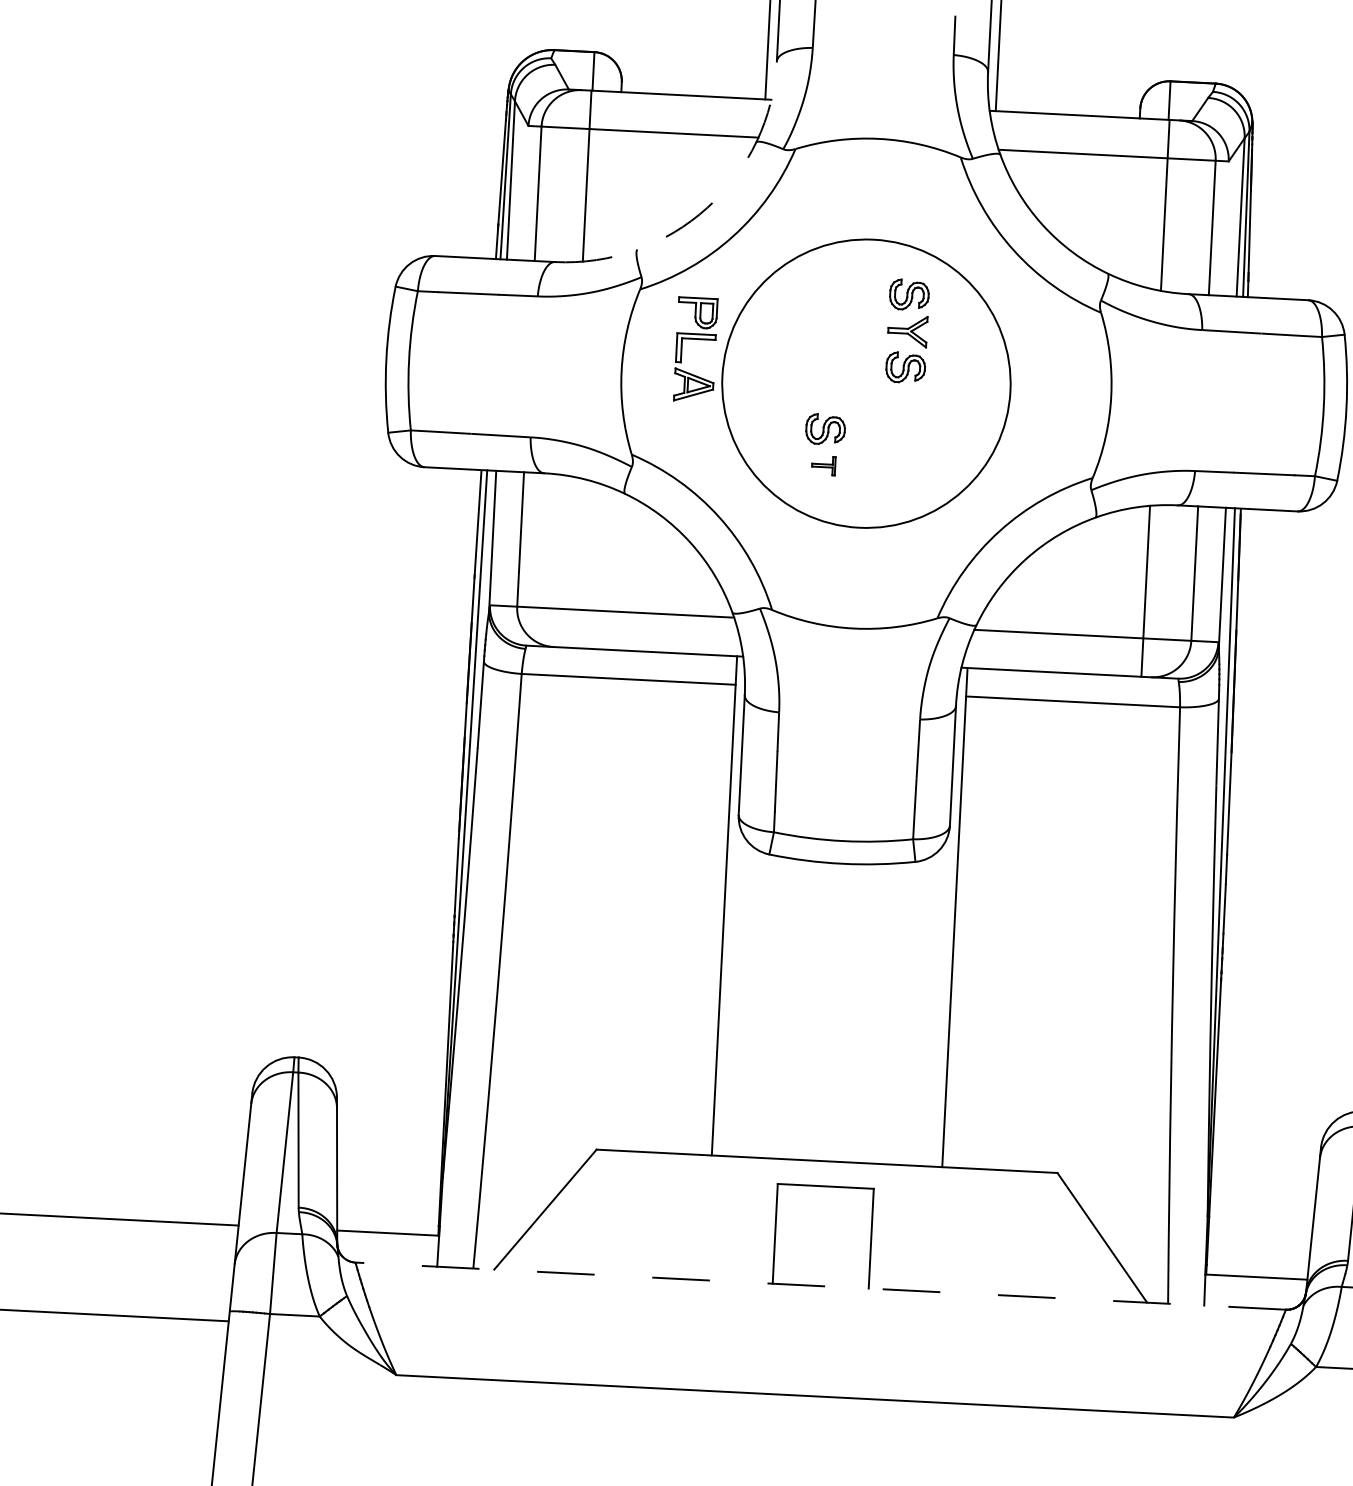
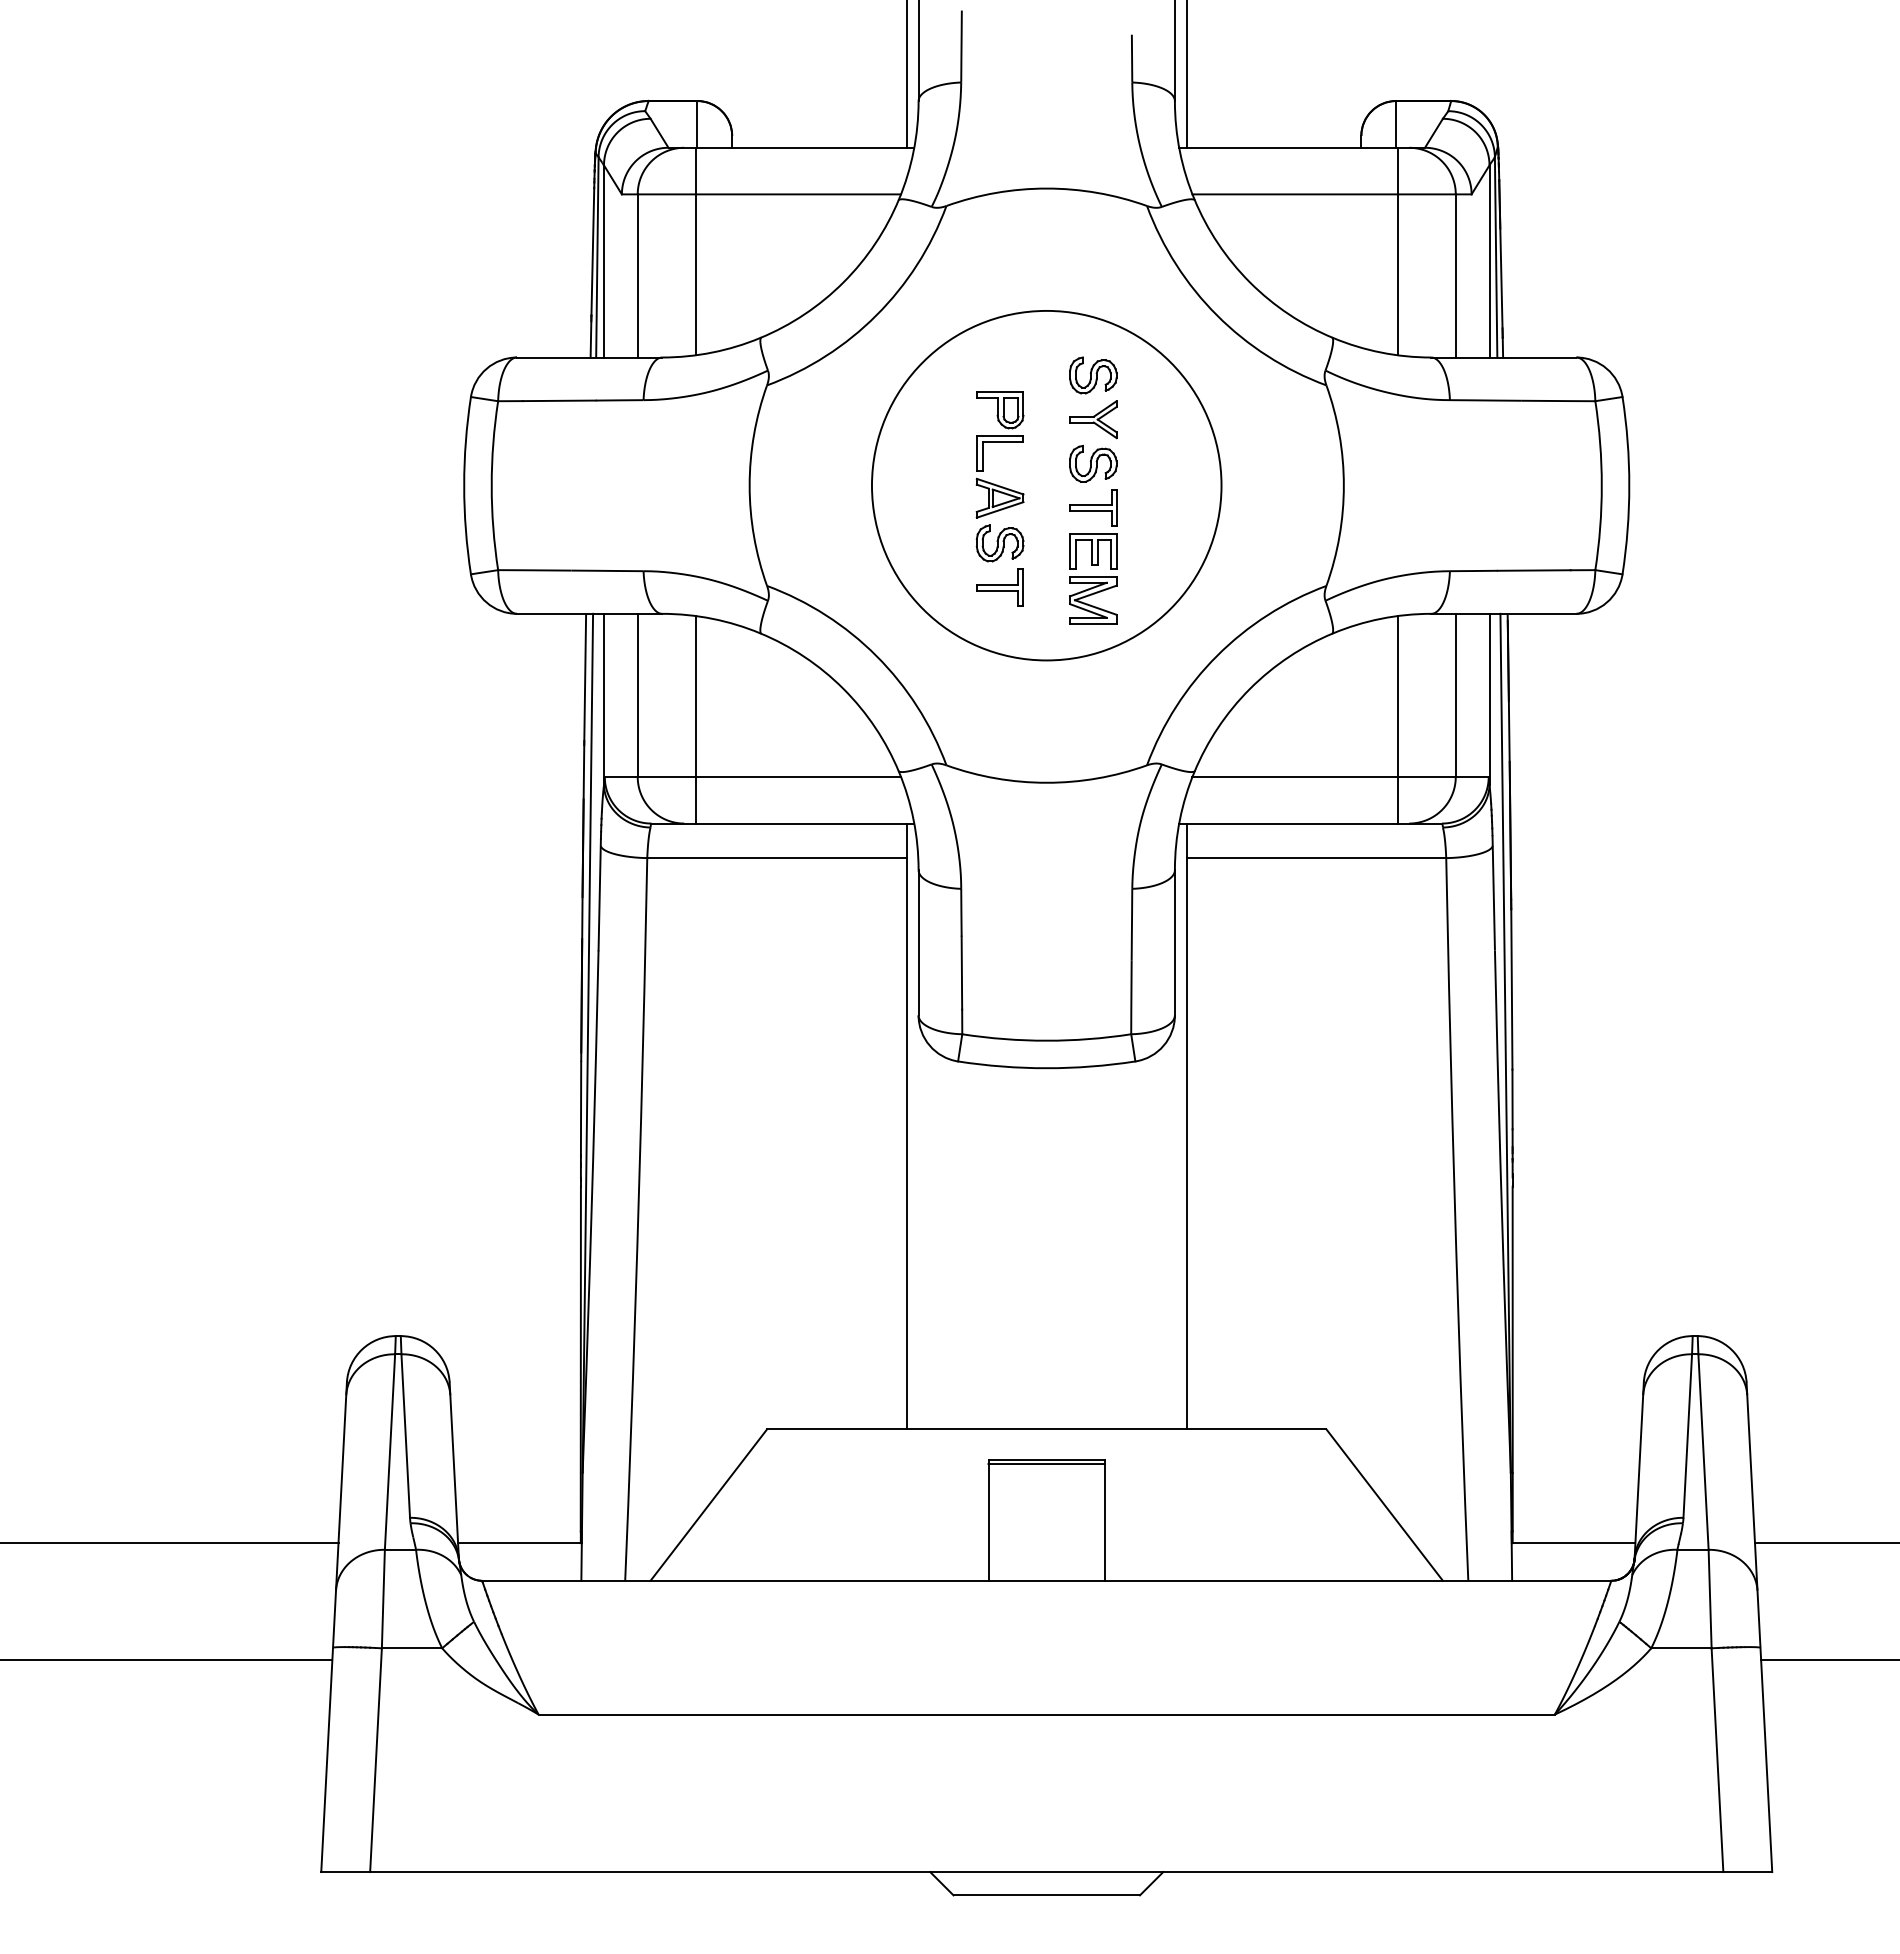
arc: (707, 207) -> (843, 282), dashed -> solid
part: (695, 339) -> (999, 442), moved
part: (902, 444) -> (1093, 556), added
part: (823, 465) -> (999, 587), size x1.67
line: (567, 561) -> (695, 719), added
line: (825, 1190) -> (1046, 1464), added
line: (820, 1285) -> (1046, 1580), dashed -> solid

